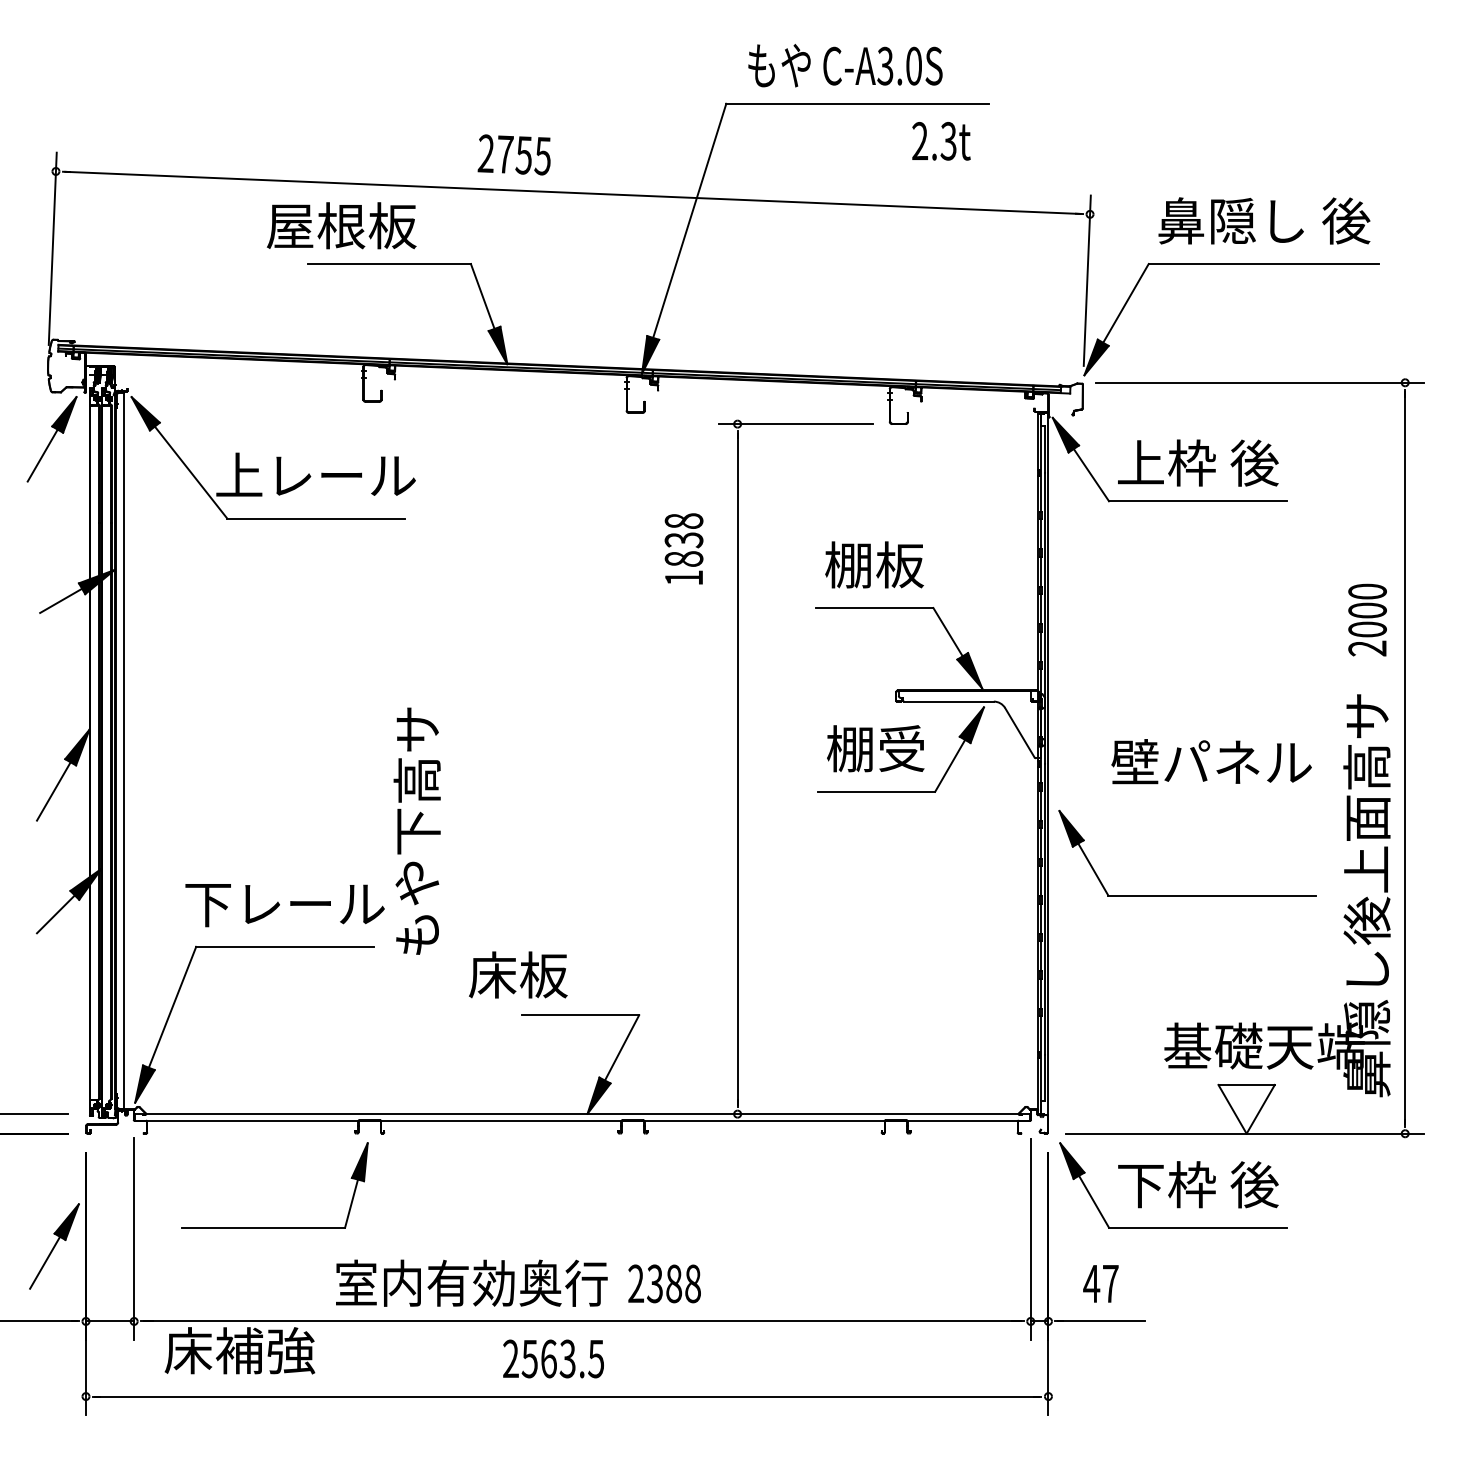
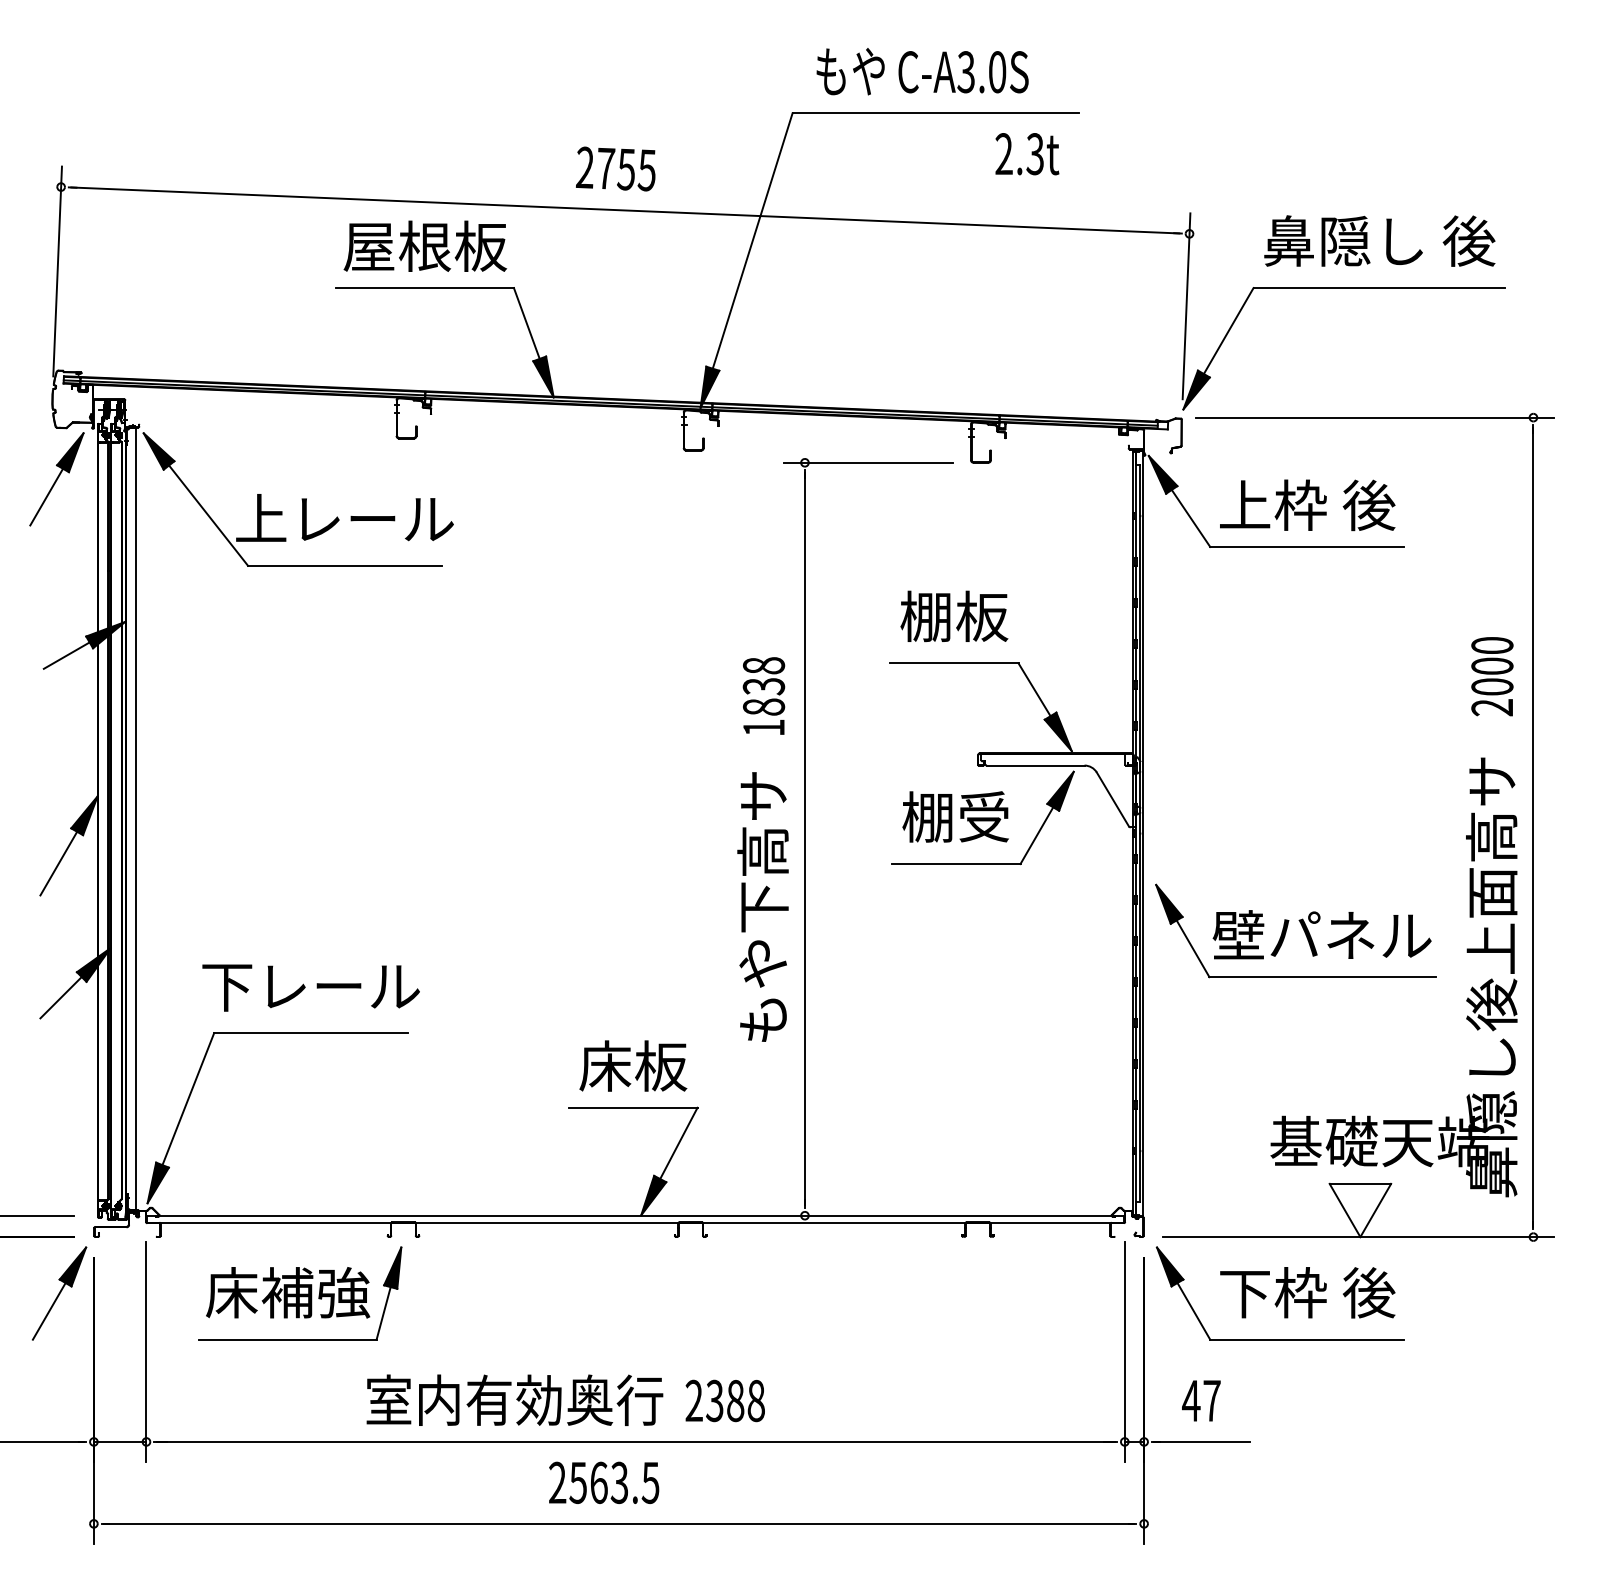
text: (513, 154) -> (614, 168), moved
text: (341, 225) -> (425, 246), moved
text: (683, 548) -> (763, 695), moved
text: (1211, 761) -> (1322, 934), moved
text: (416, 830) -> (762, 906), moved
text: (518, 974) -> (633, 1065), moved
part: (54, 1246) -> (59, 1293), moved
text: (239, 1350) -> (287, 1292), moved

